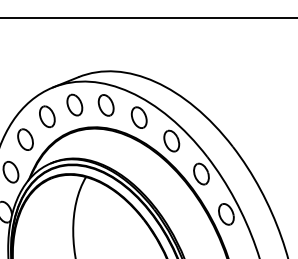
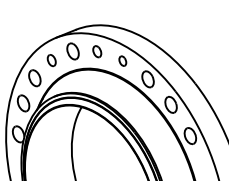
part: (105, 105) -> (96, 51), size x0.7
part: (47, 116) -> (51, 60), size x0.7
part: (138, 117) -> (122, 61), size x0.6

